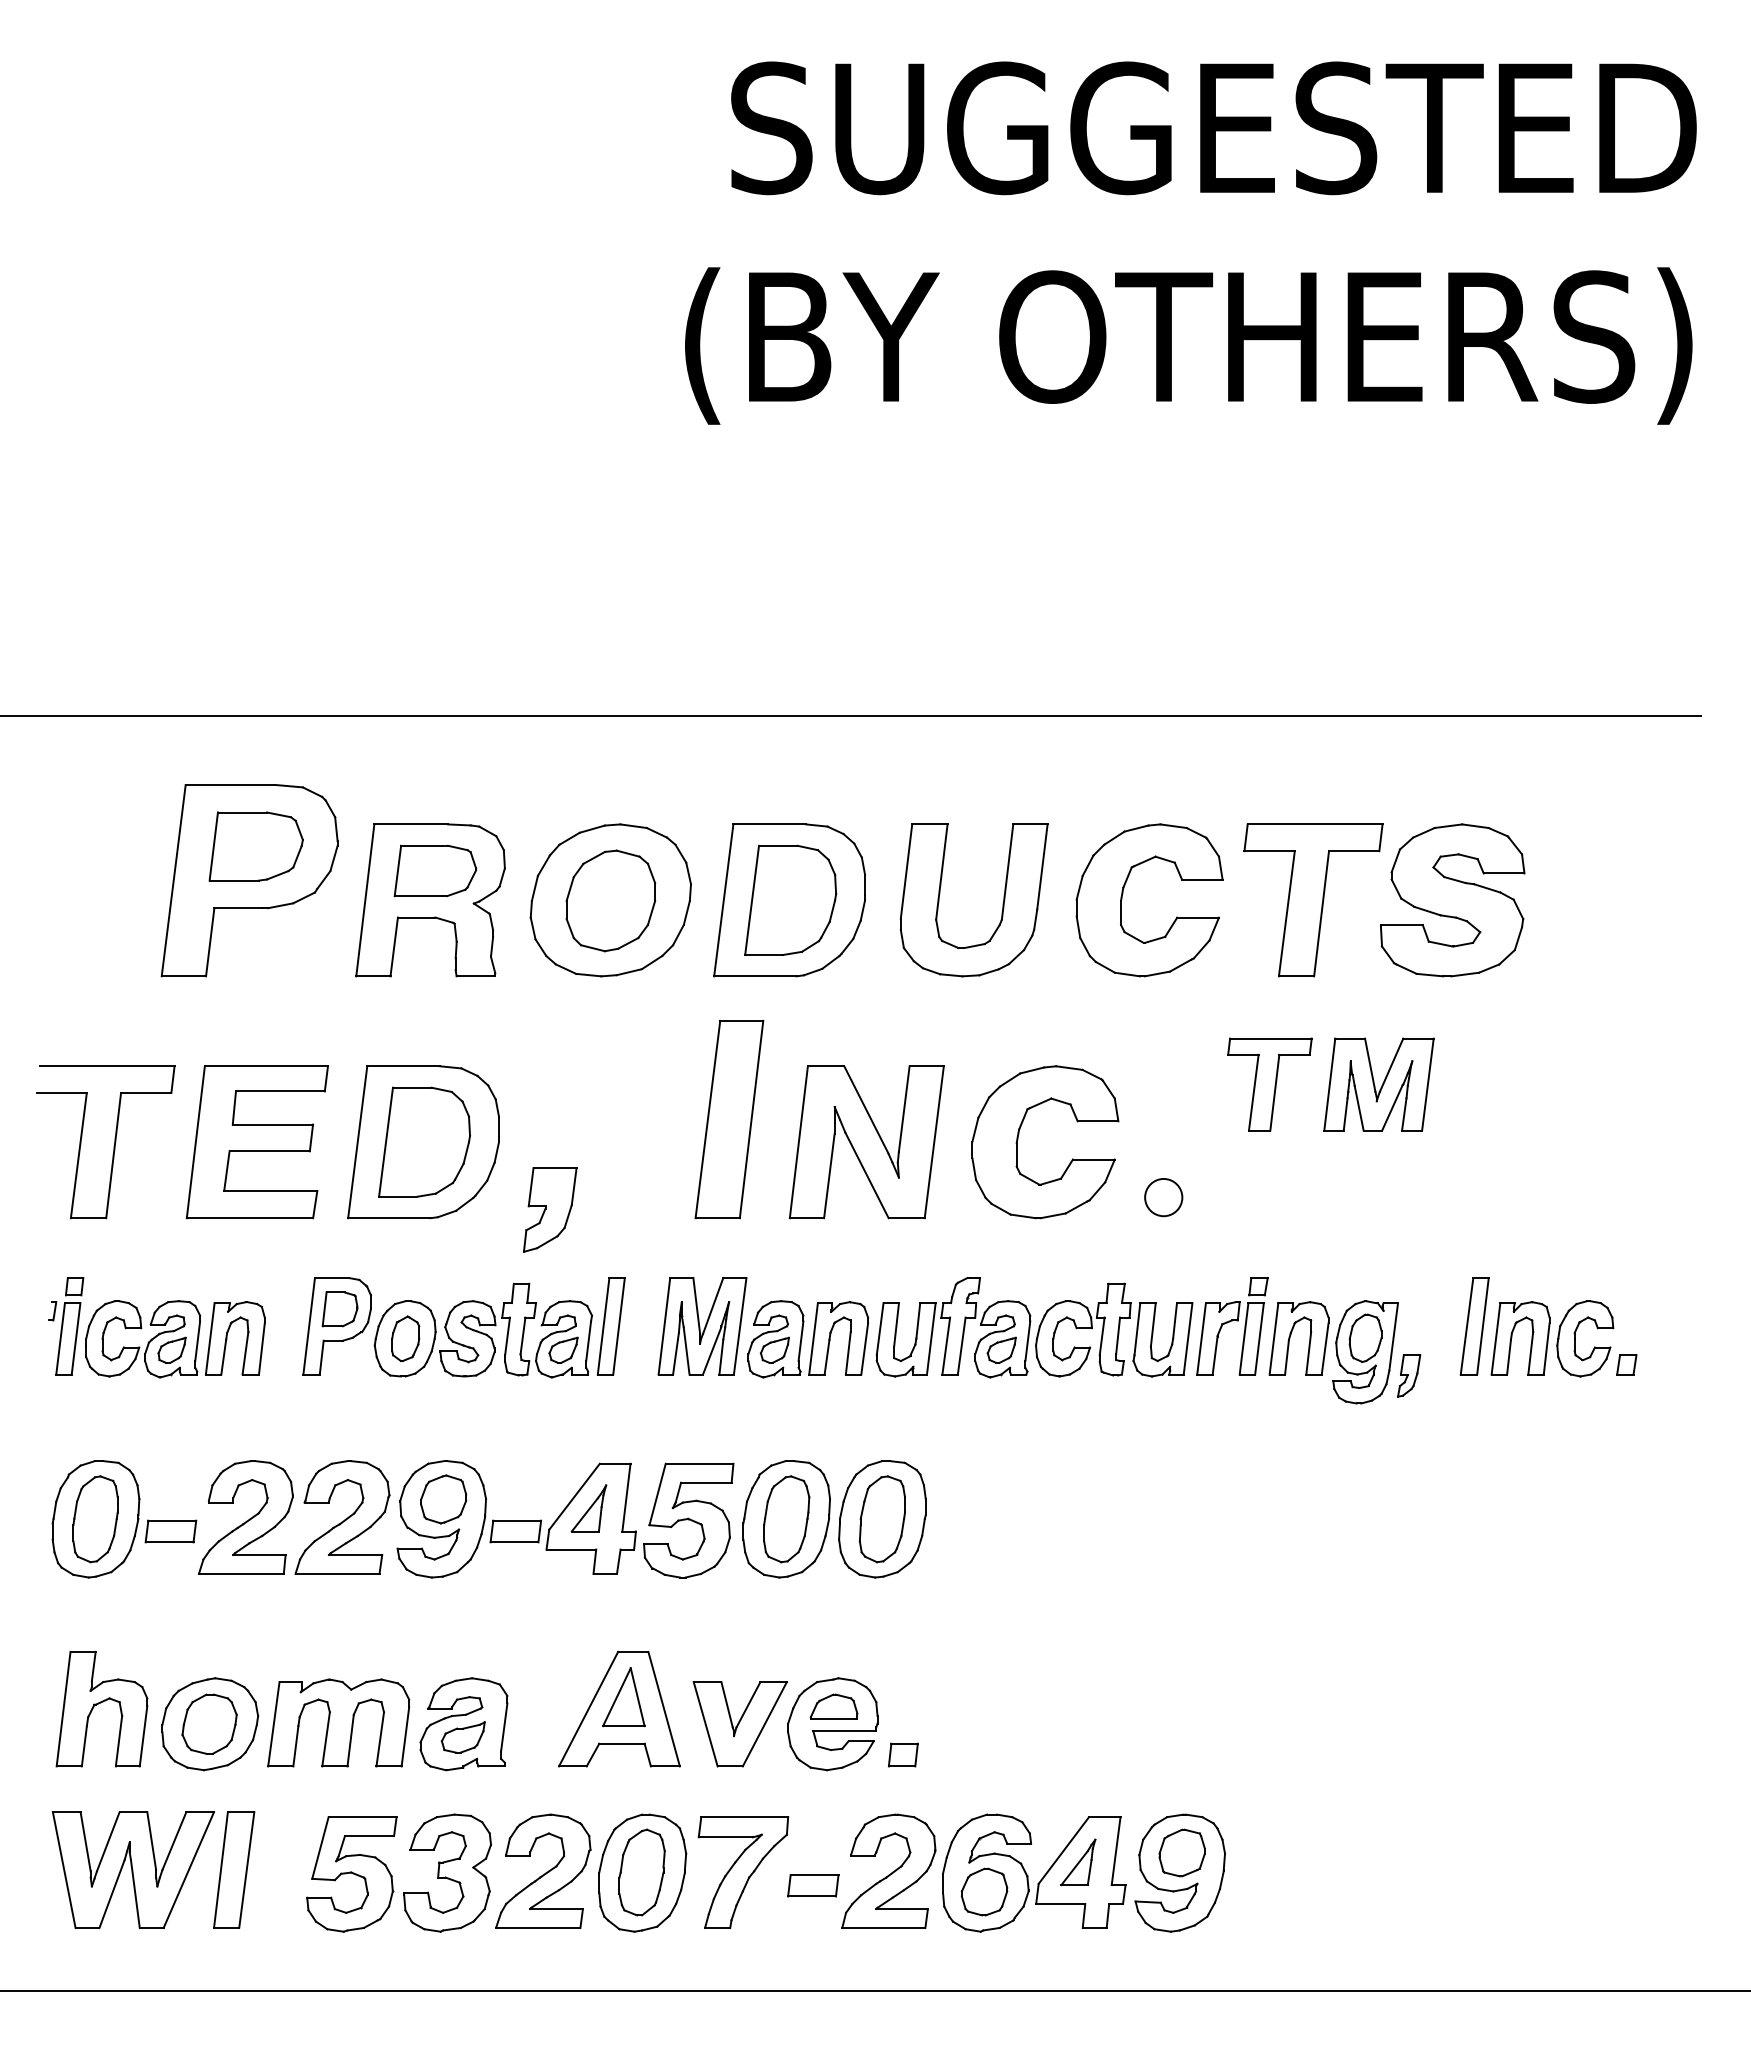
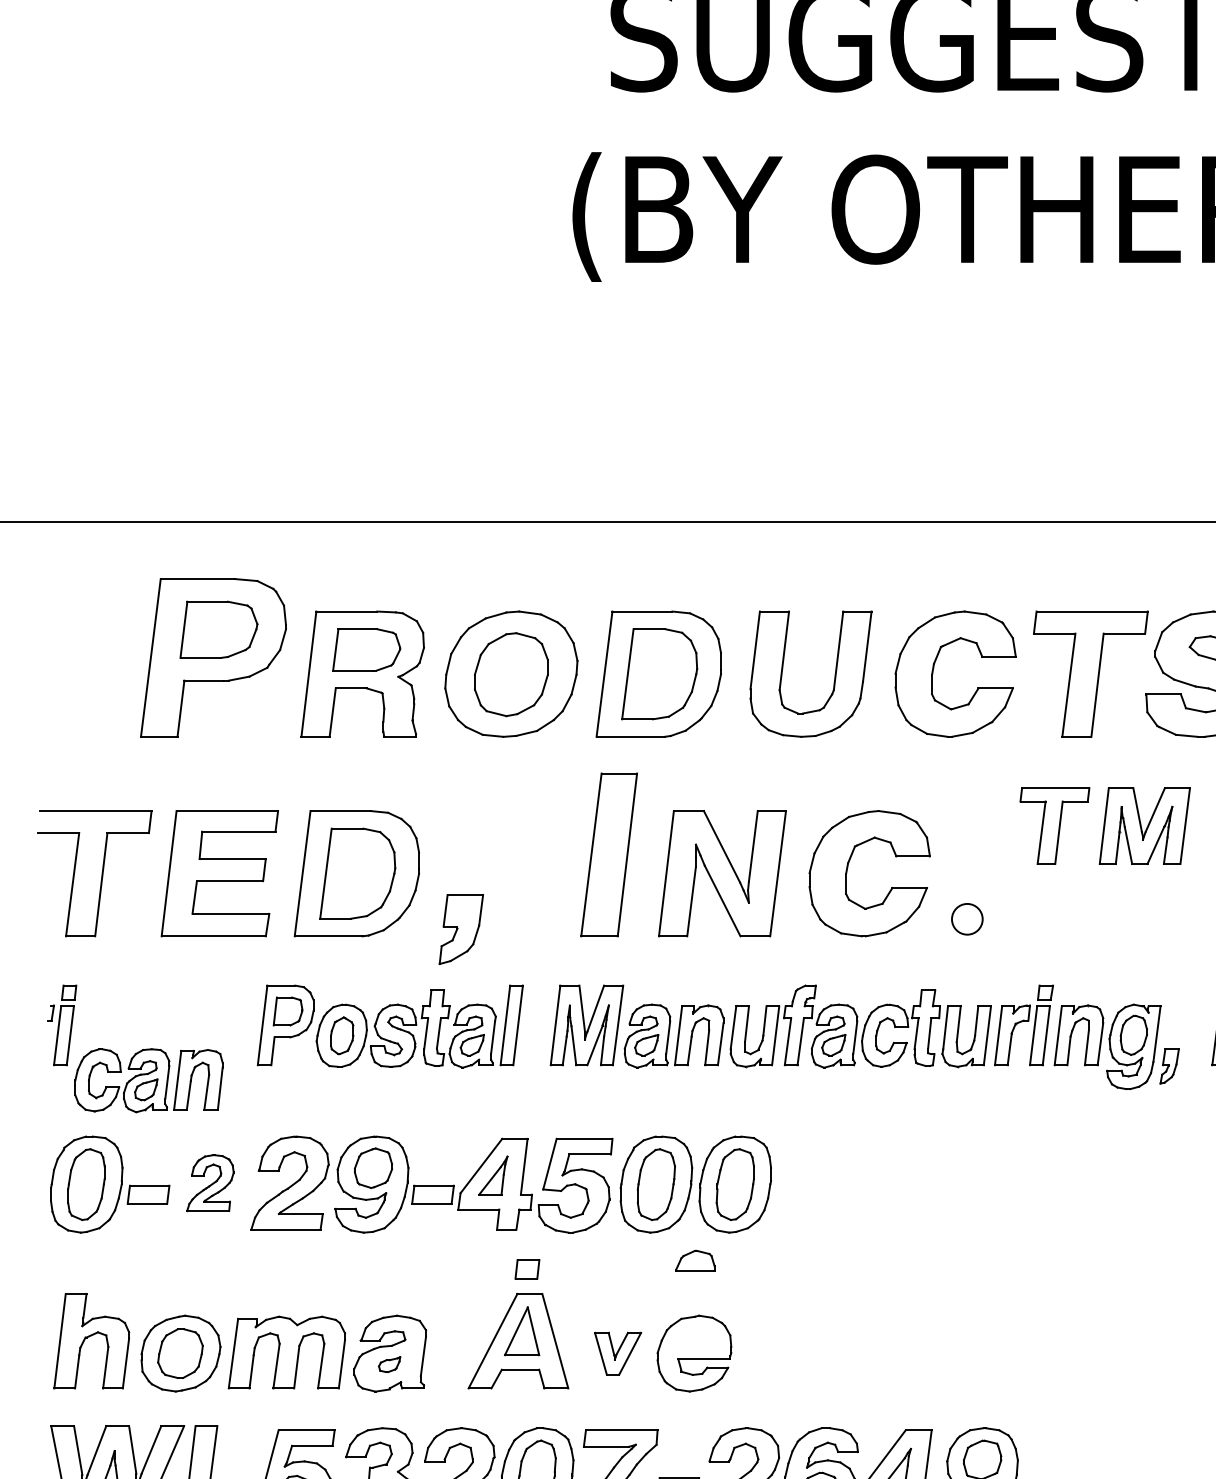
part: (175, 1339) -> (149, 1080), moved
part: (245, 1517) -> (210, 1183), size x0.6
part: (833, 1706) -> (694, 1260), moved
part: (739, 1724) -> (617, 1353), size x0.6
part: (462, 1737) -> (389, 1364), size x0.6
part: (903, 1754) -> (527, 1268), moved

